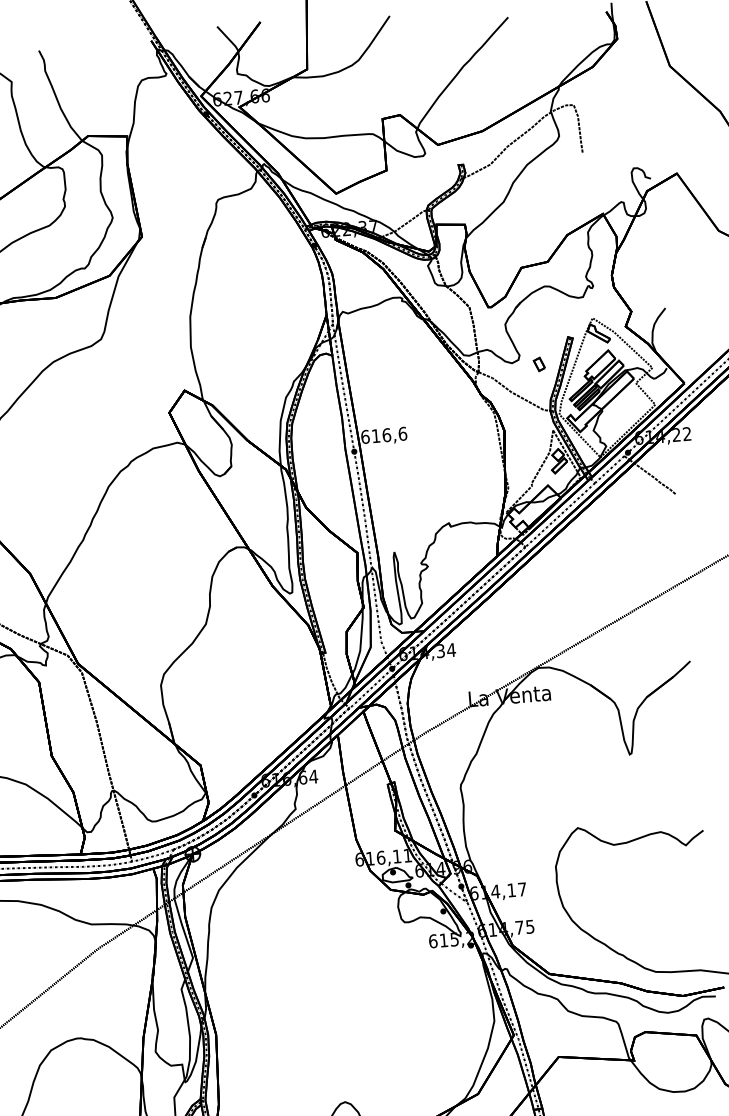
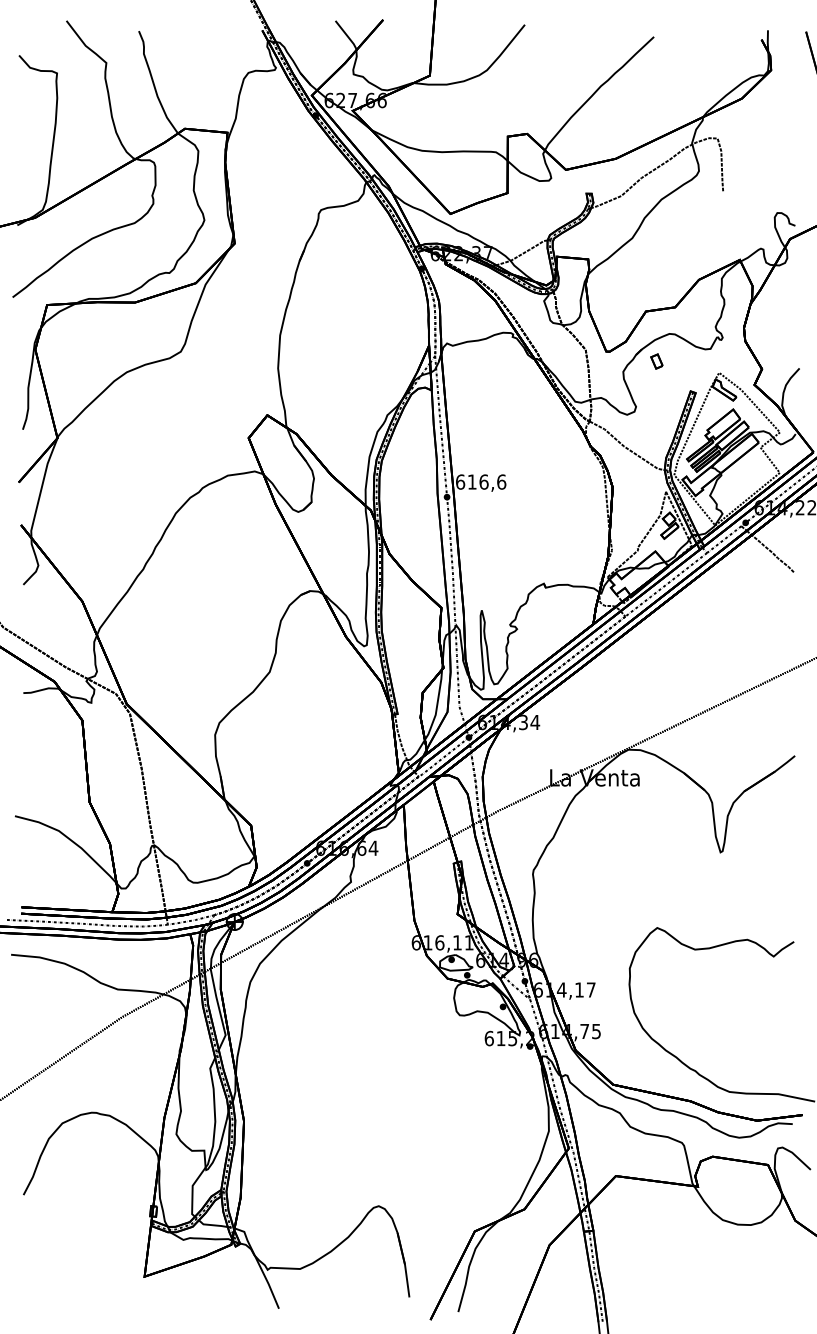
part: (539, 364) -> (656, 361), moved

